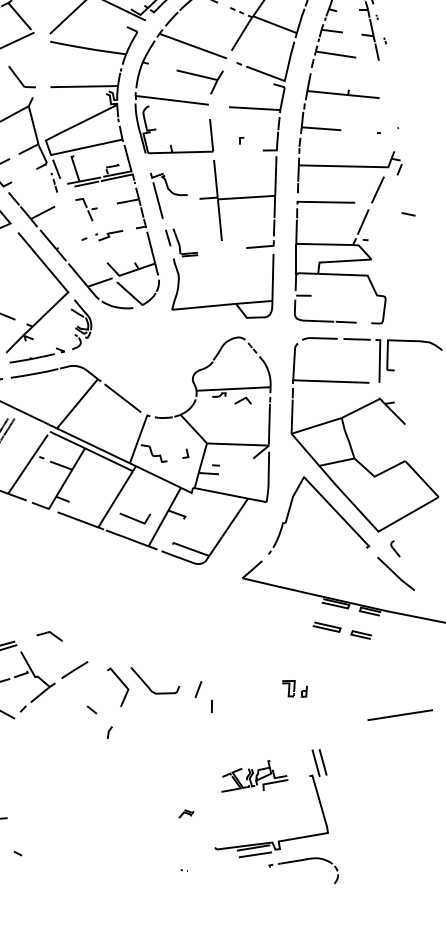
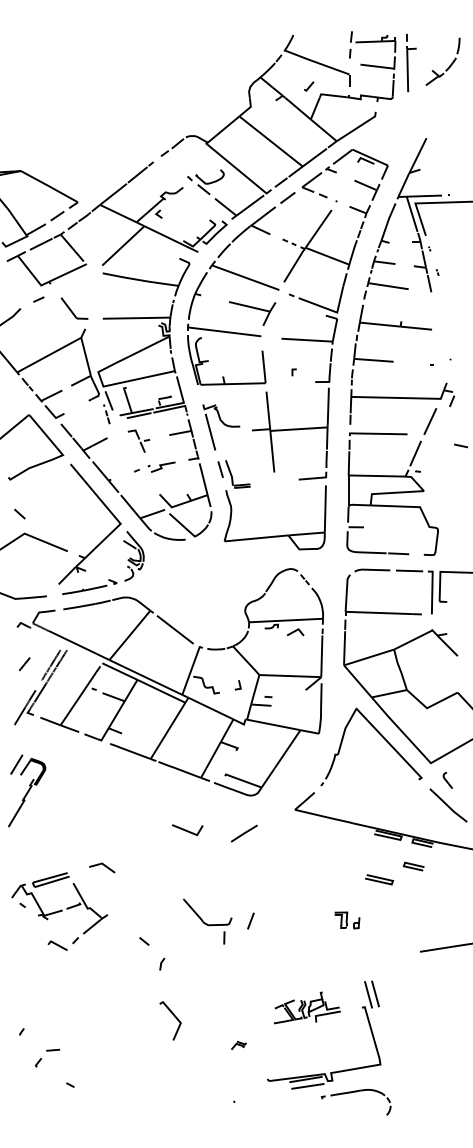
line: (135, 518) -> (187, 830), moved
line: (327, 625) -> (379, 878), moved
line: (74, 669) -> (243, 833), moved
line: (122, 683) -> (174, 1017), moved
line: (212, 705) -> (224, 937), moved

